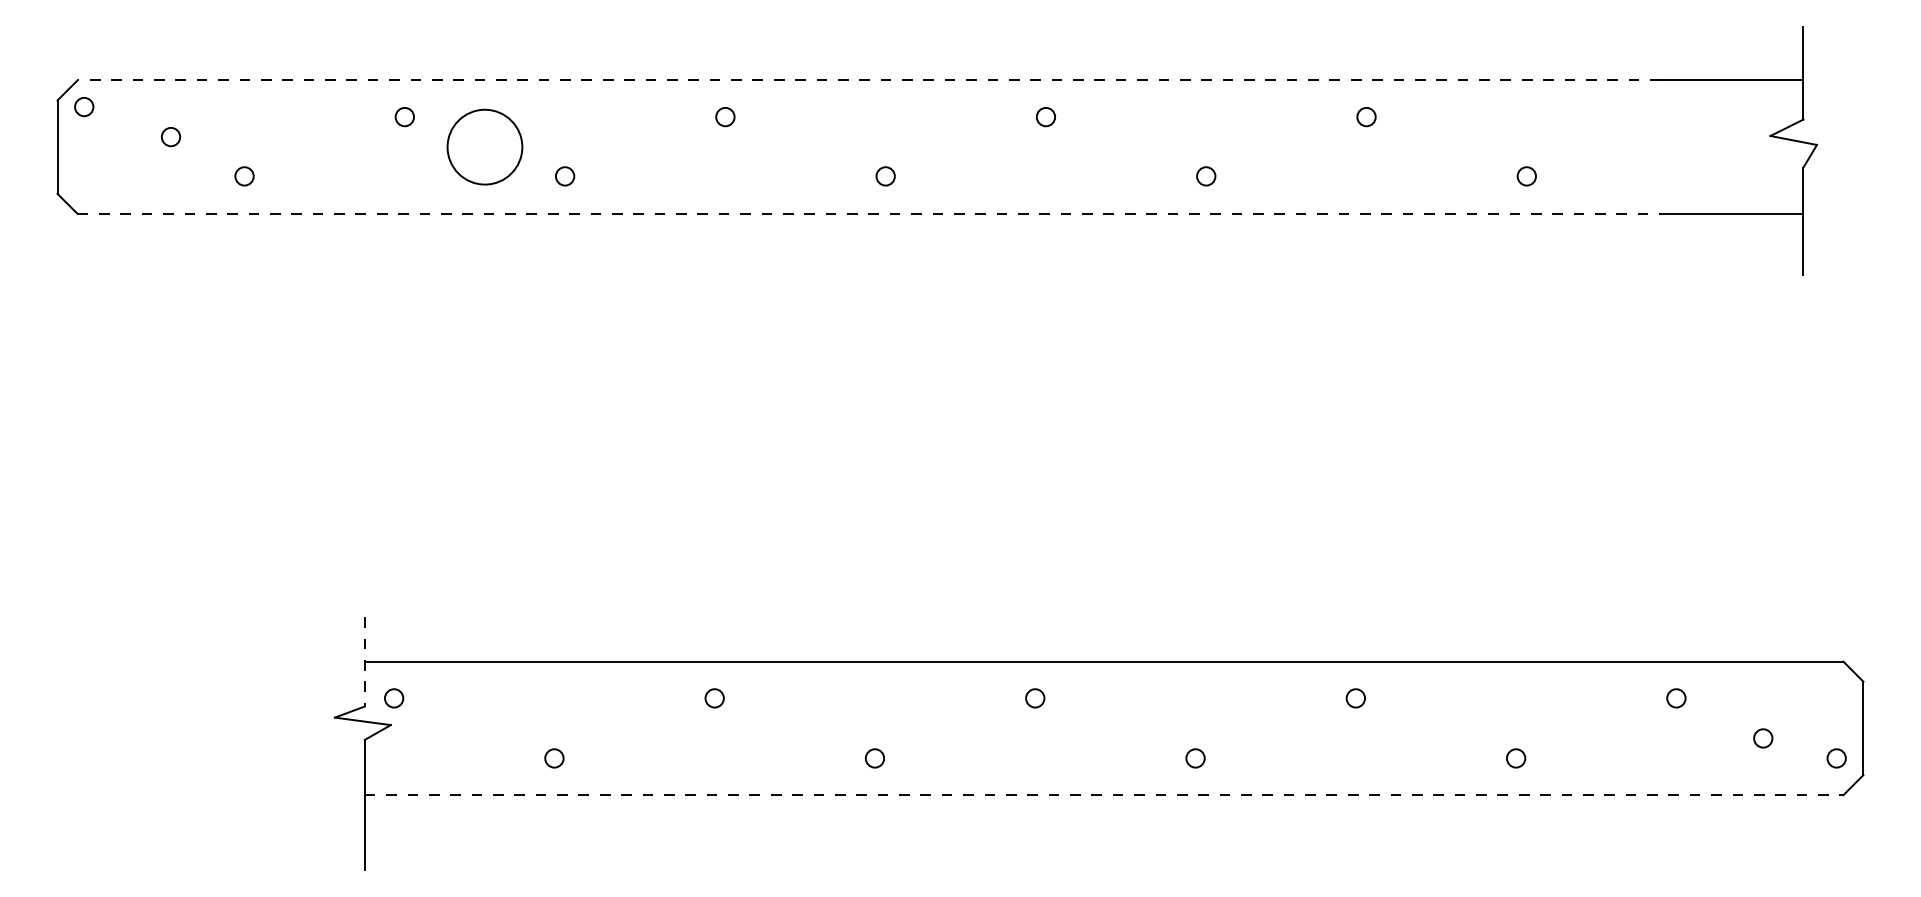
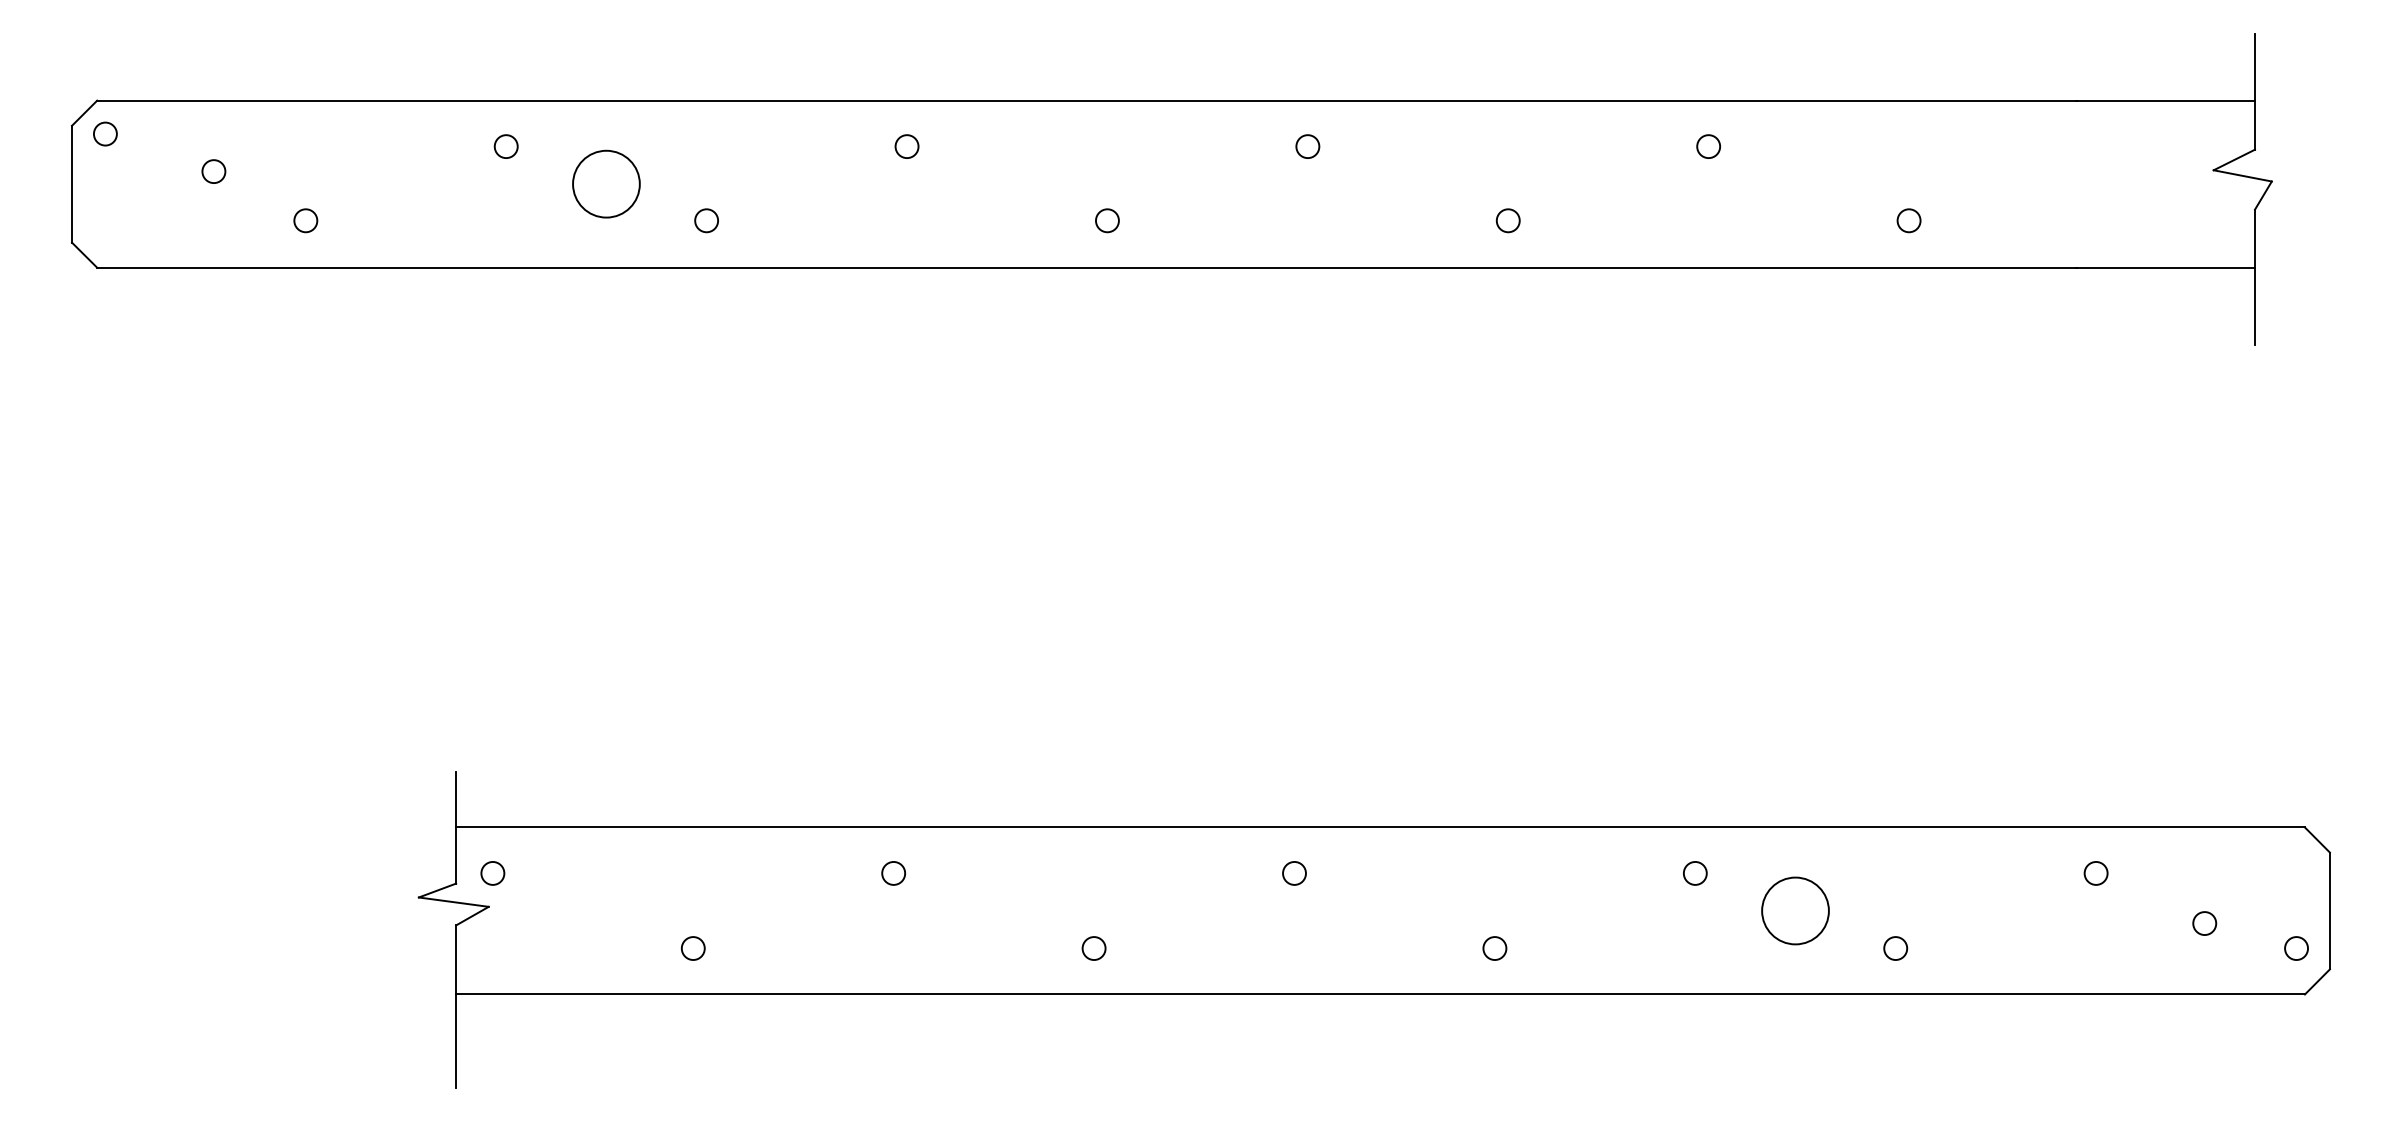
line: (868, 80) -> (1086, 100), dashed -> solid
circle: (485, 146) -> (606, 183), size x0.71
line: (868, 213) -> (1086, 267), dashed -> solid
line: (365, 661) -> (456, 827), dashed -> solid
circle: (1435, 728) -> (1795, 910), added
line: (1104, 795) -> (1381, 994), dashed -> solid

